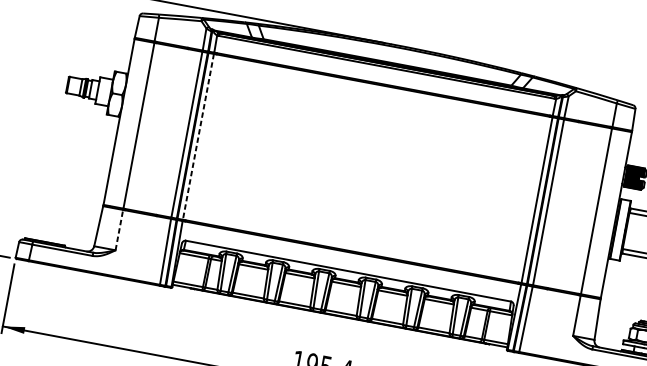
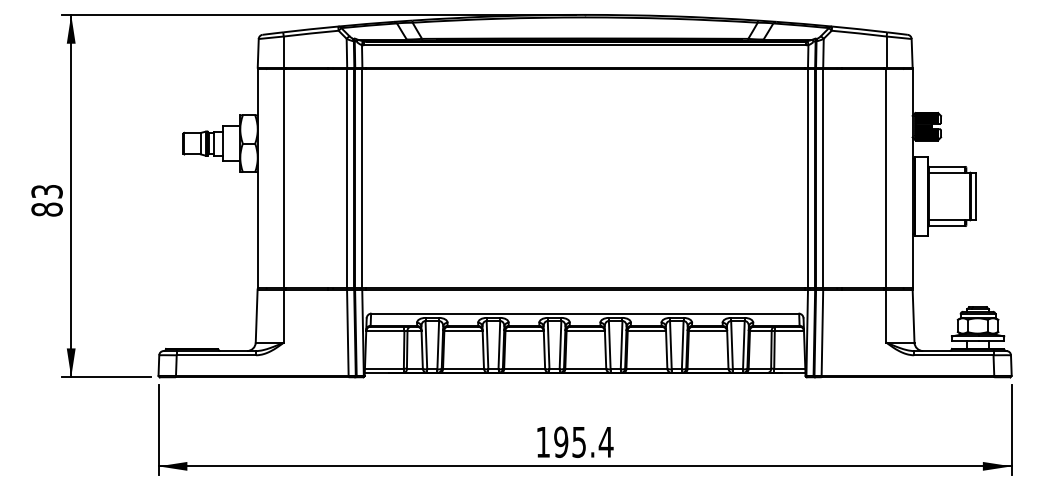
line: (198, 137) -> (362, 179), dashed -> solid
line: (119, 230) -> (283, 316), dashed -> solid

